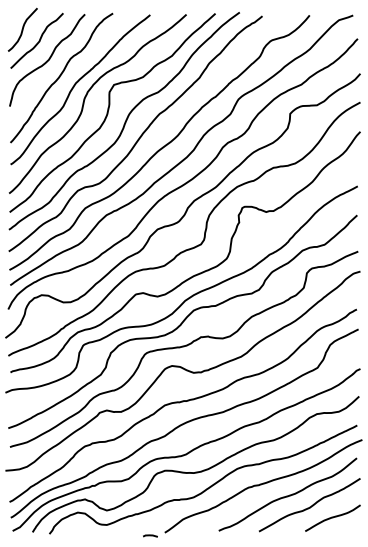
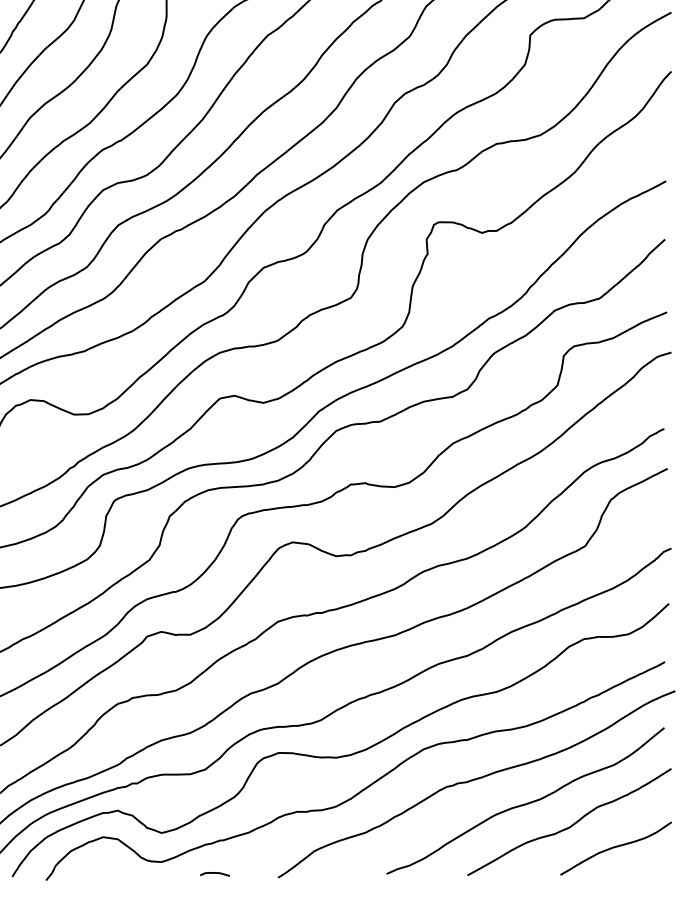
line: (150, 535) -> (215, 873), moved

